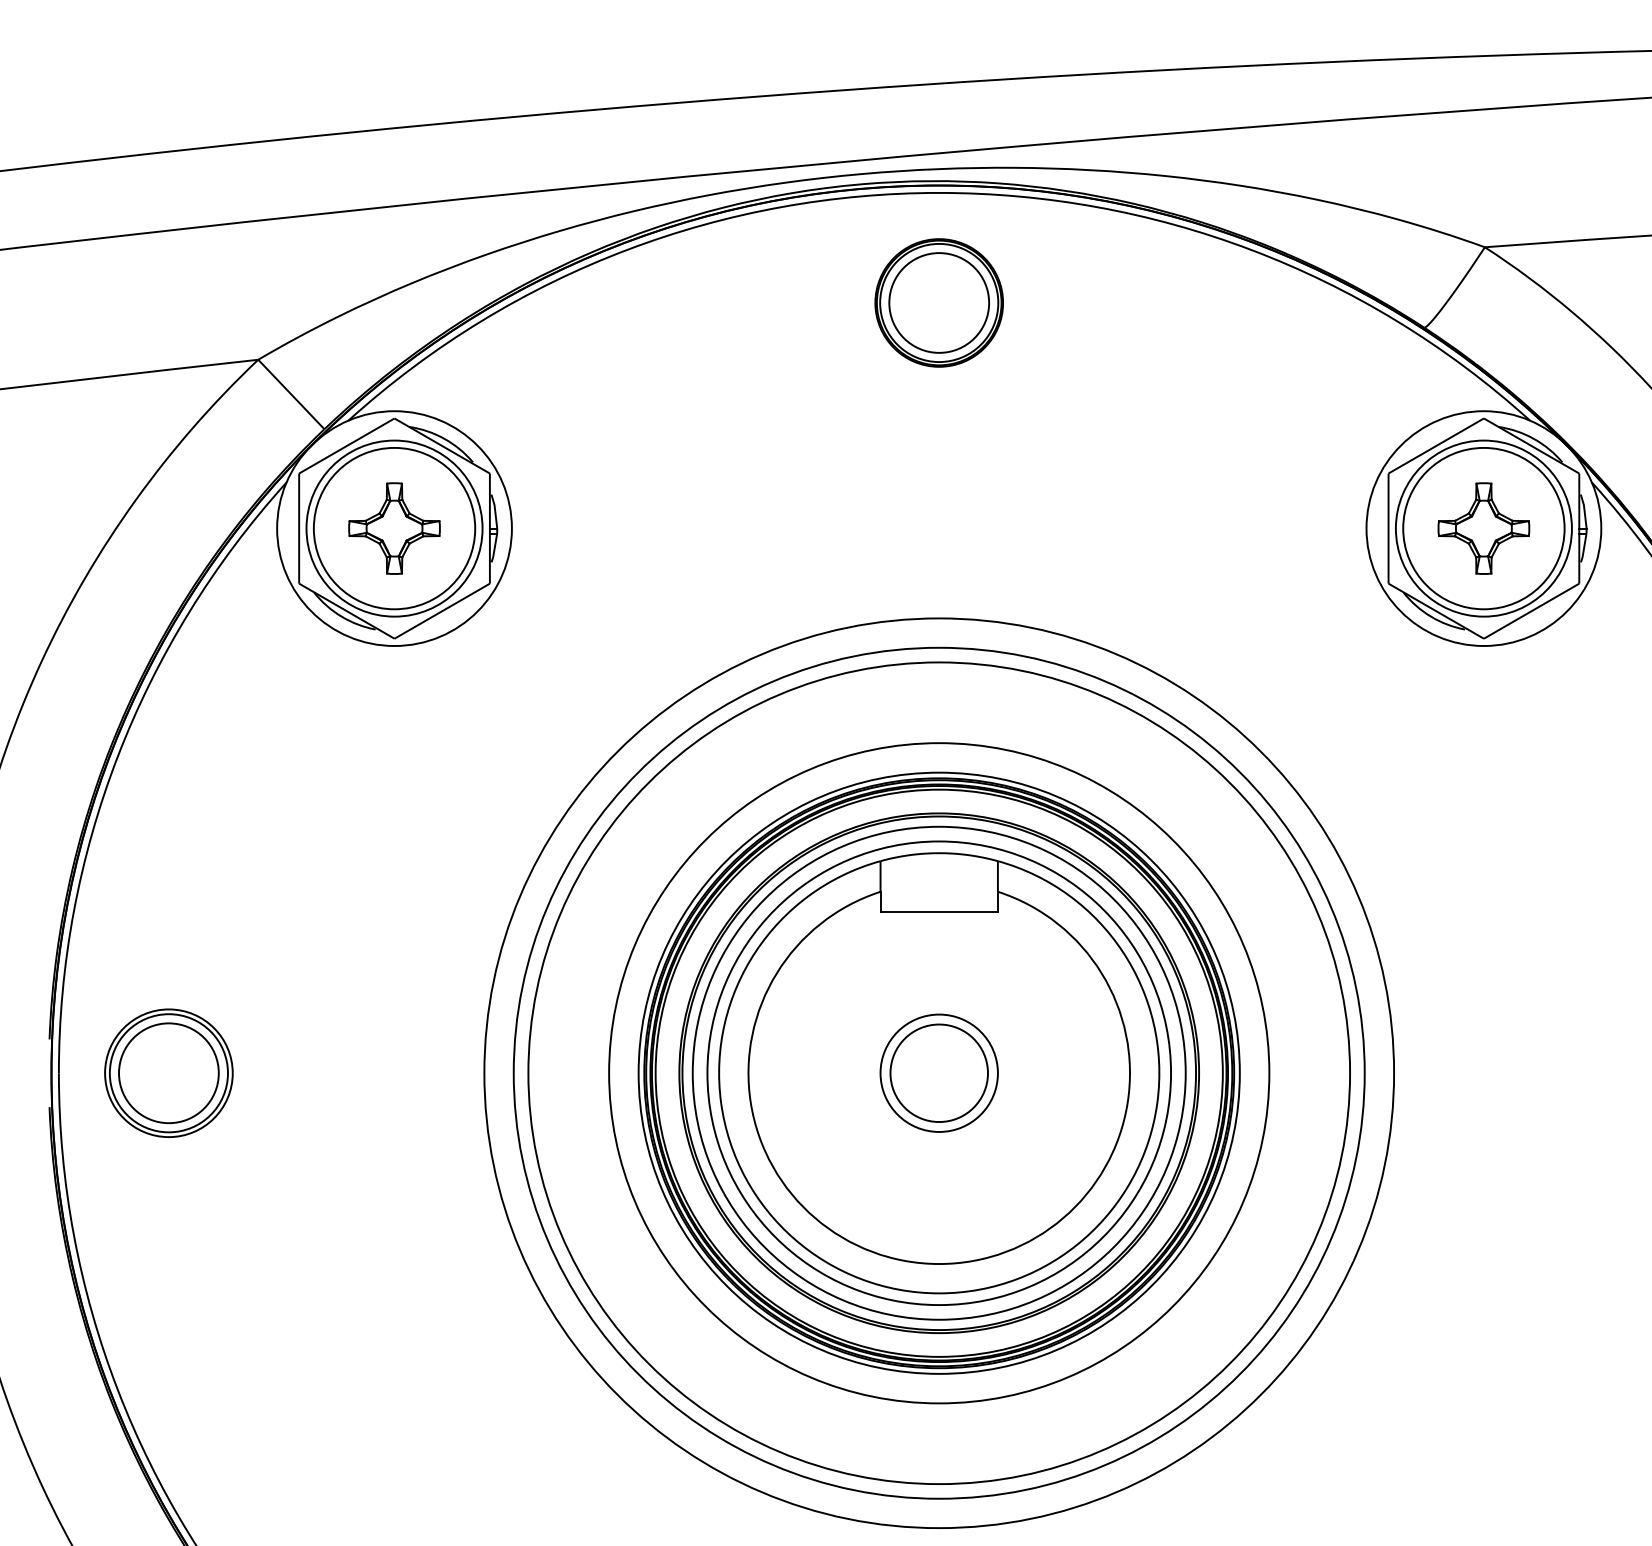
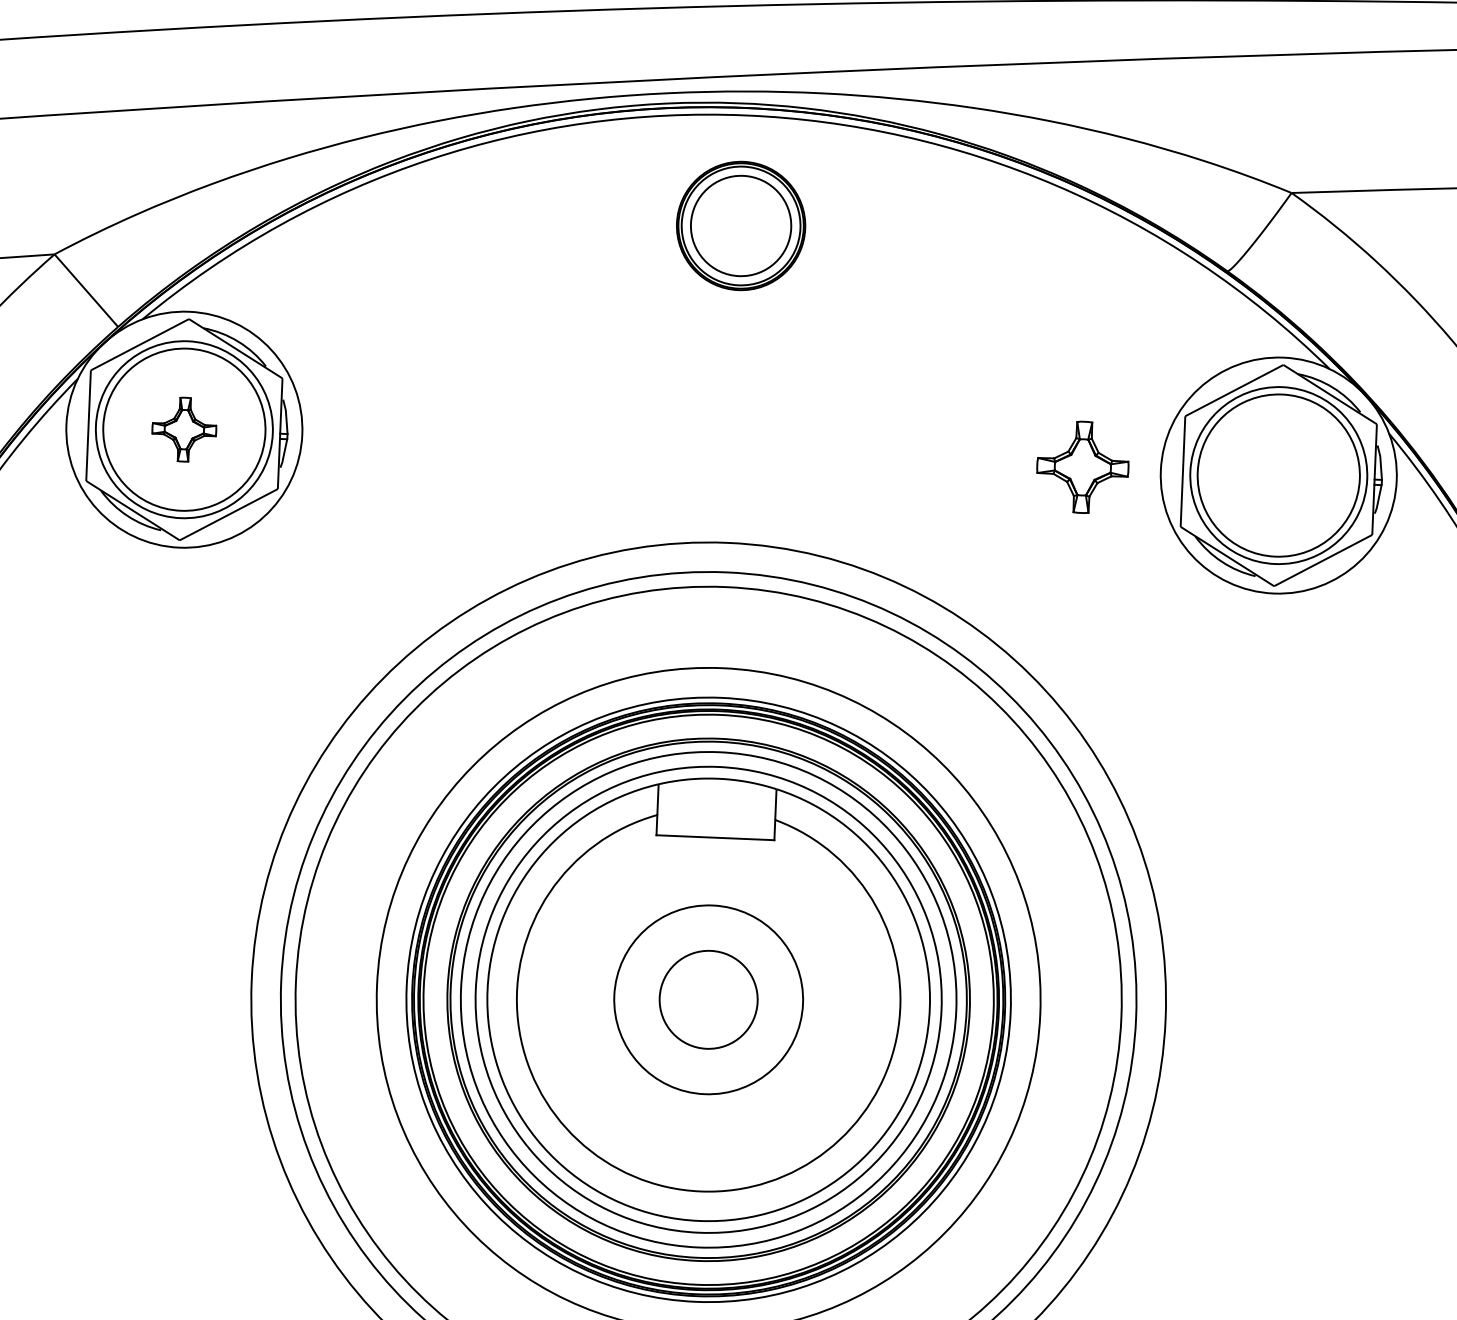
part: (394, 528) -> (184, 429), size x0.7
part: (1483, 528) -> (1082, 467), moved
circle: (938, 1072) -> (707, 999), size x1.6

